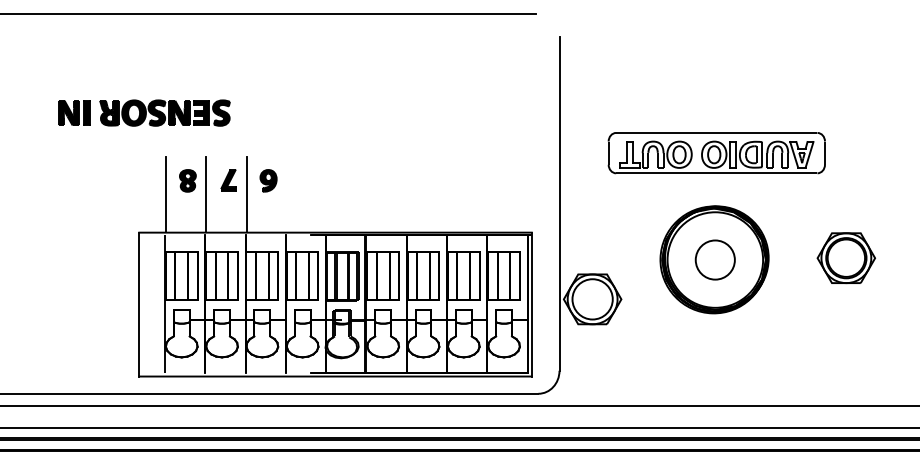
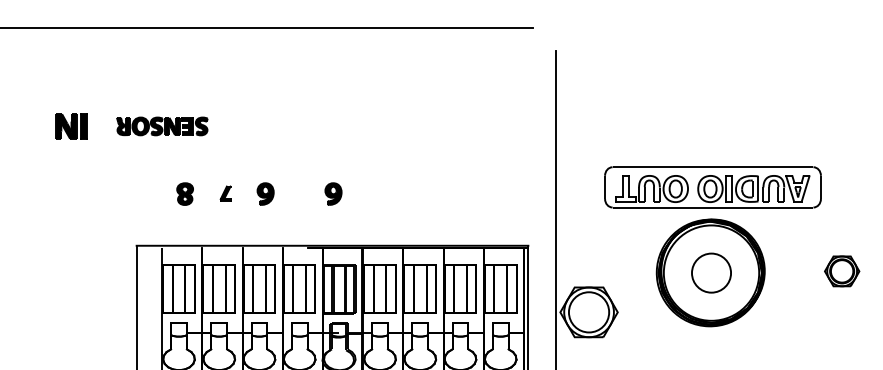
part: (164, 112) -> (161, 125), size x0.7
part: (716, 153) -> (712, 187), moved
part: (228, 180) -> (225, 193), size x0.7
part: (336, 180) -> (333, 193), added
line: (166, 193) -> (163, 206), removed
line: (206, 193) -> (203, 206), removed
line: (246, 193) -> (243, 206), removed
part: (845, 258) -> (841, 271), size x0.6

